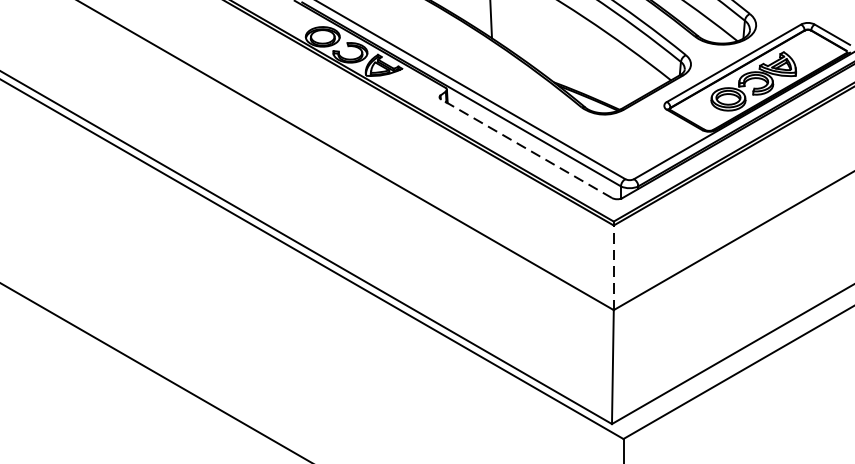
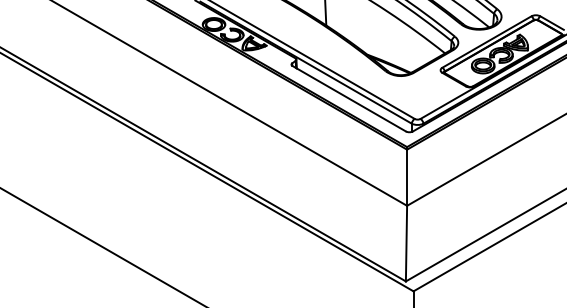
line: (526, 148) -> (349, 98), dashed -> solid
line: (614, 267) -> (407, 177), dashed -> solid

